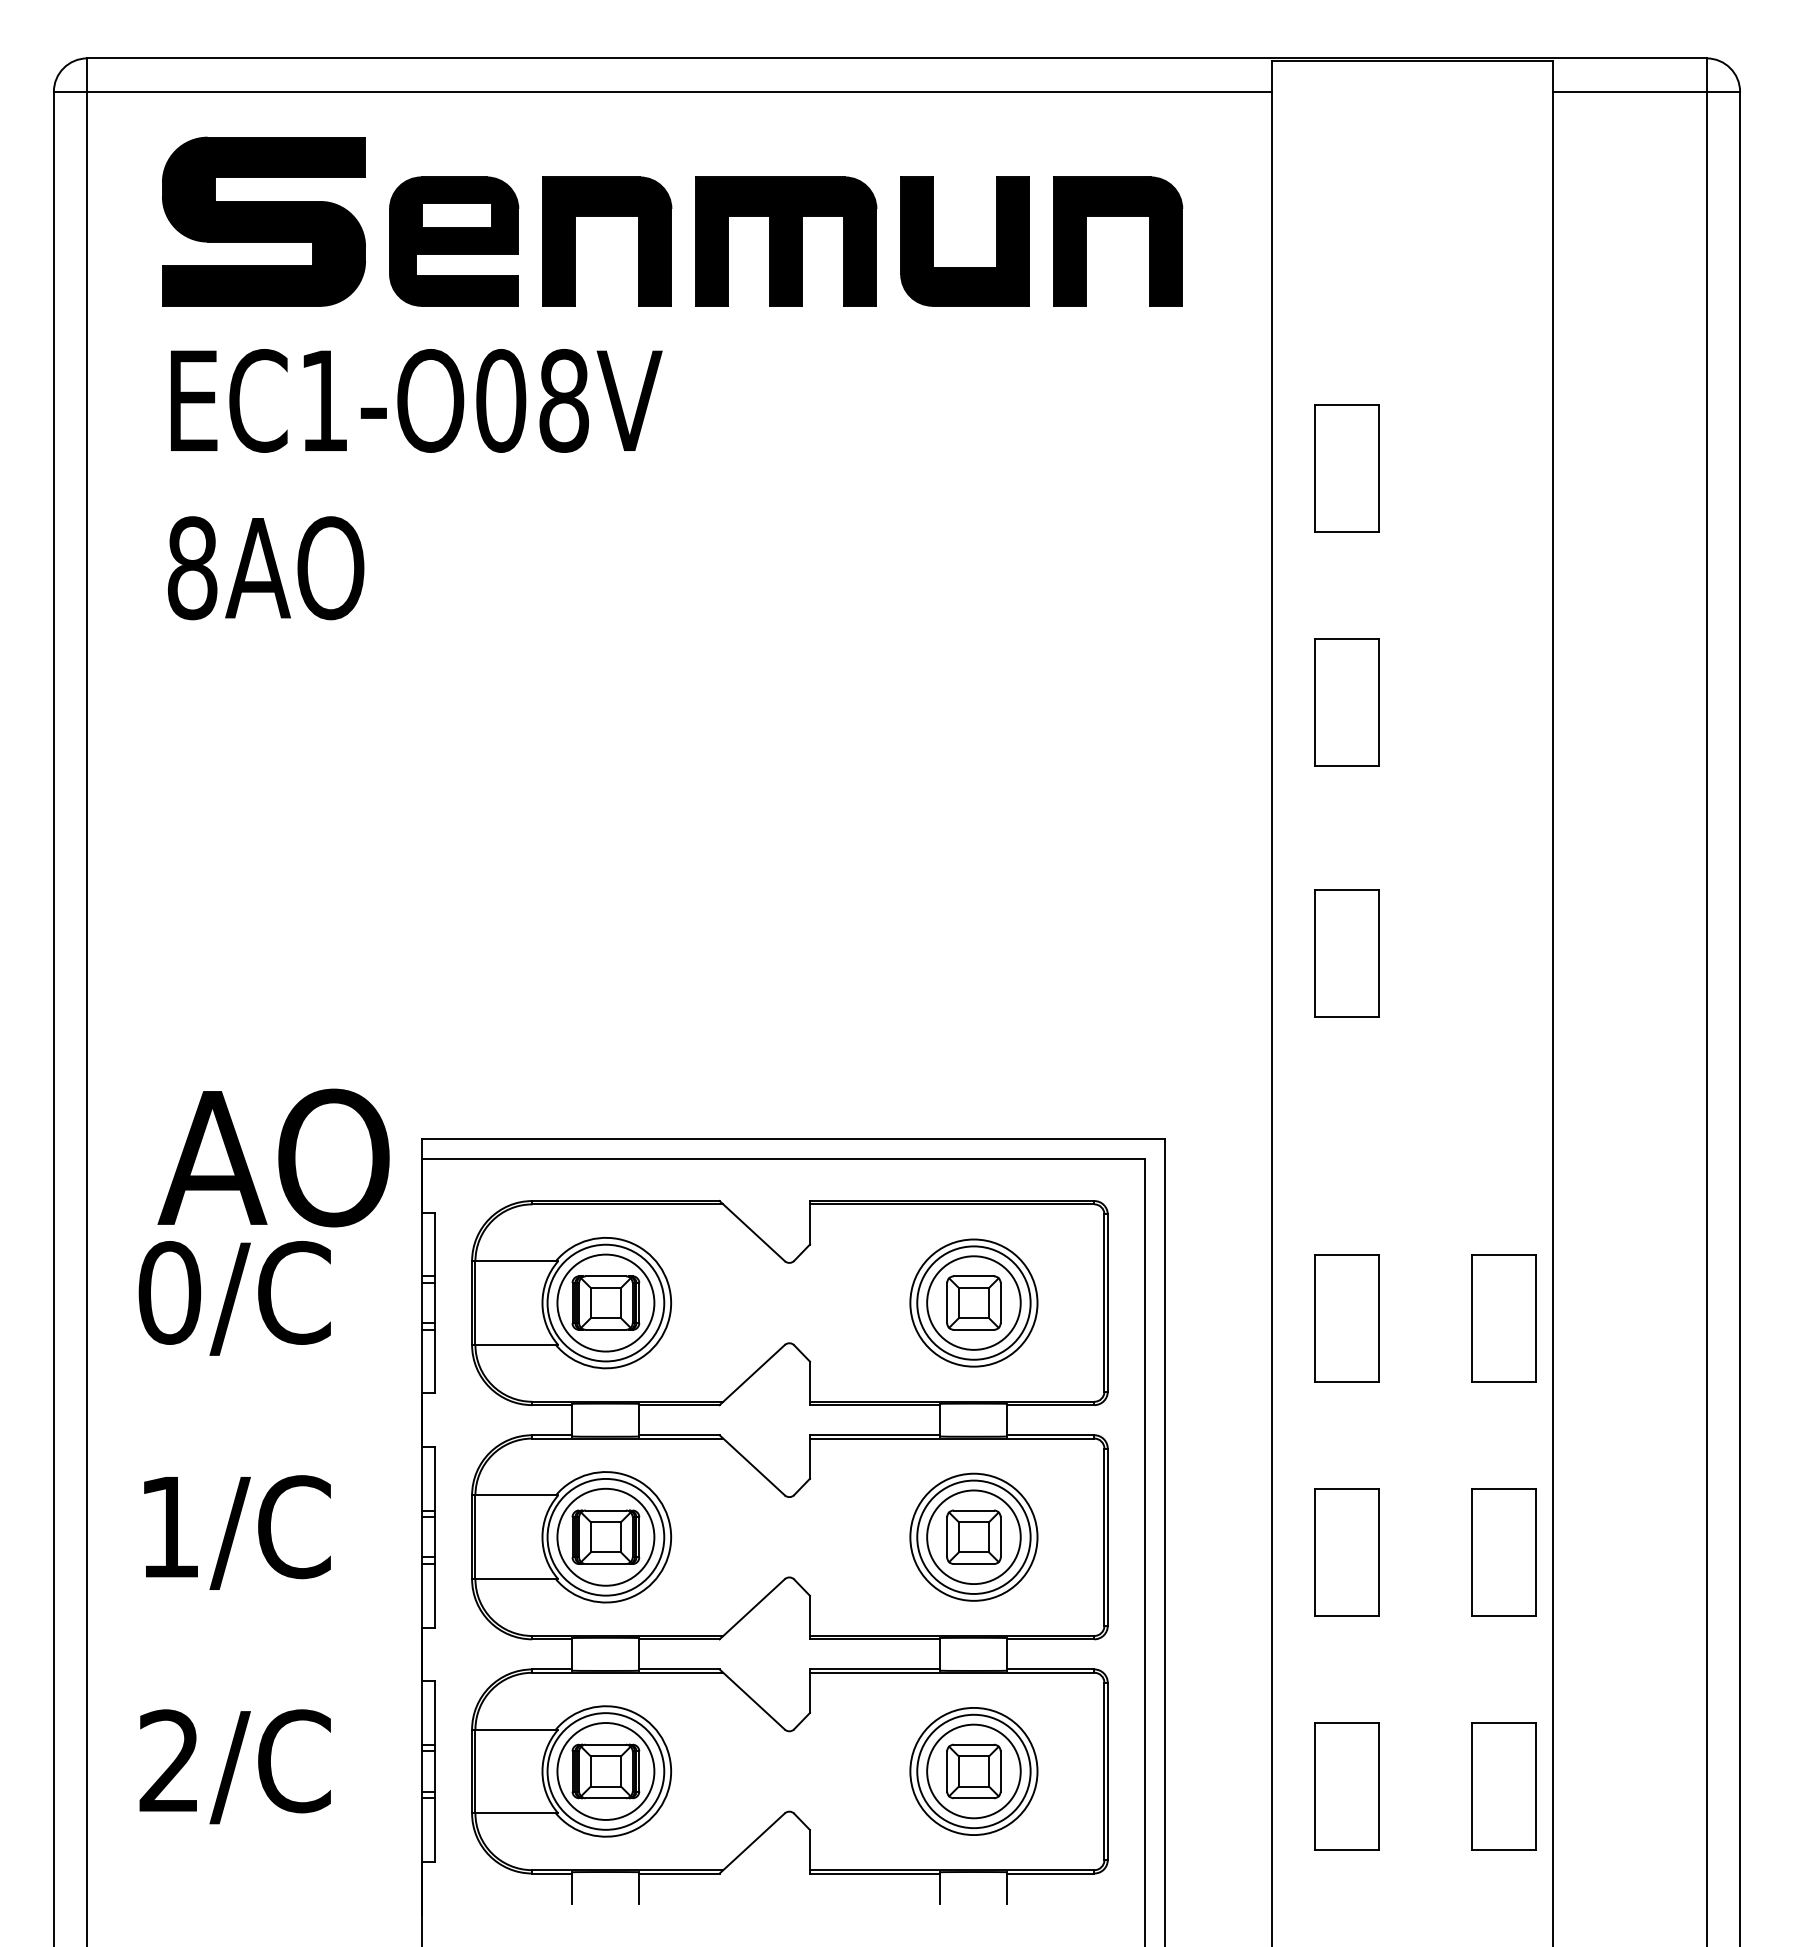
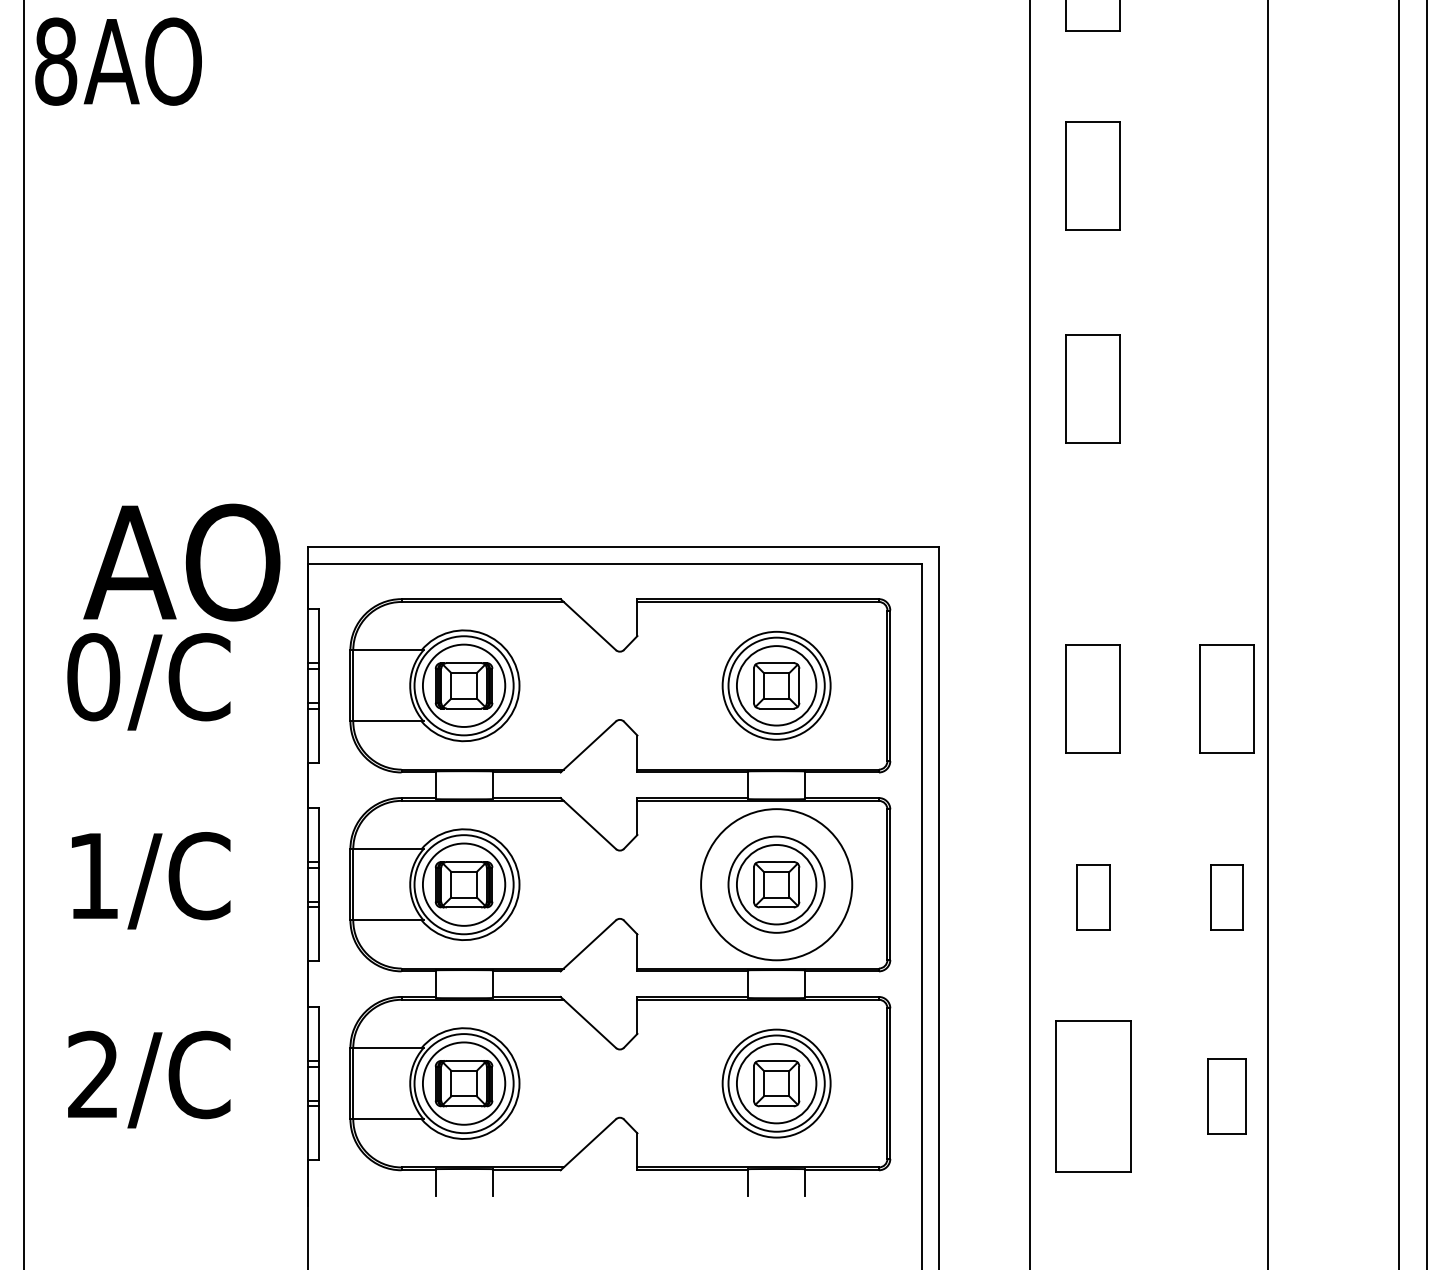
text: (266, 568) -> (118, 61), moved
circle: (973, 1536) -> (776, 884), size x1.4
part: (1346, 1552) -> (1093, 897), size x0.6
part: (1503, 1552) -> (1226, 897), size x0.6
part: (1346, 1786) -> (1093, 1096), size x1.4
part: (1503, 1786) -> (1226, 1096), size x0.7

